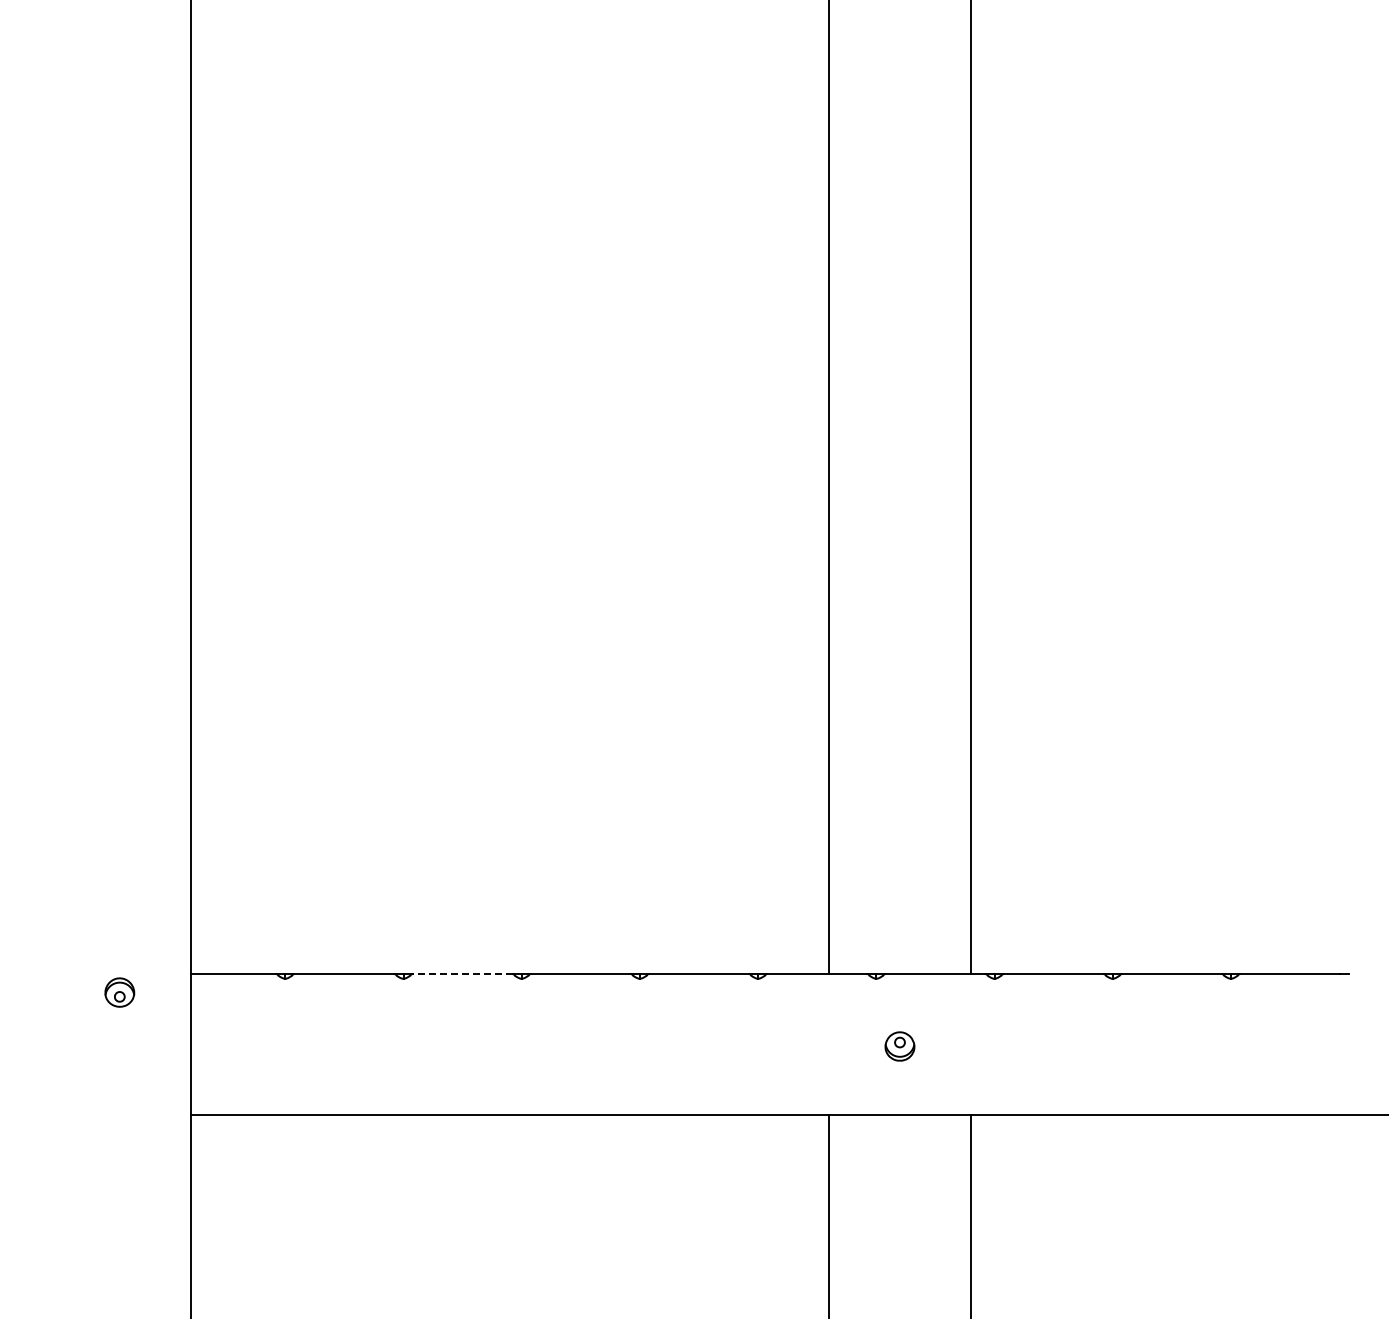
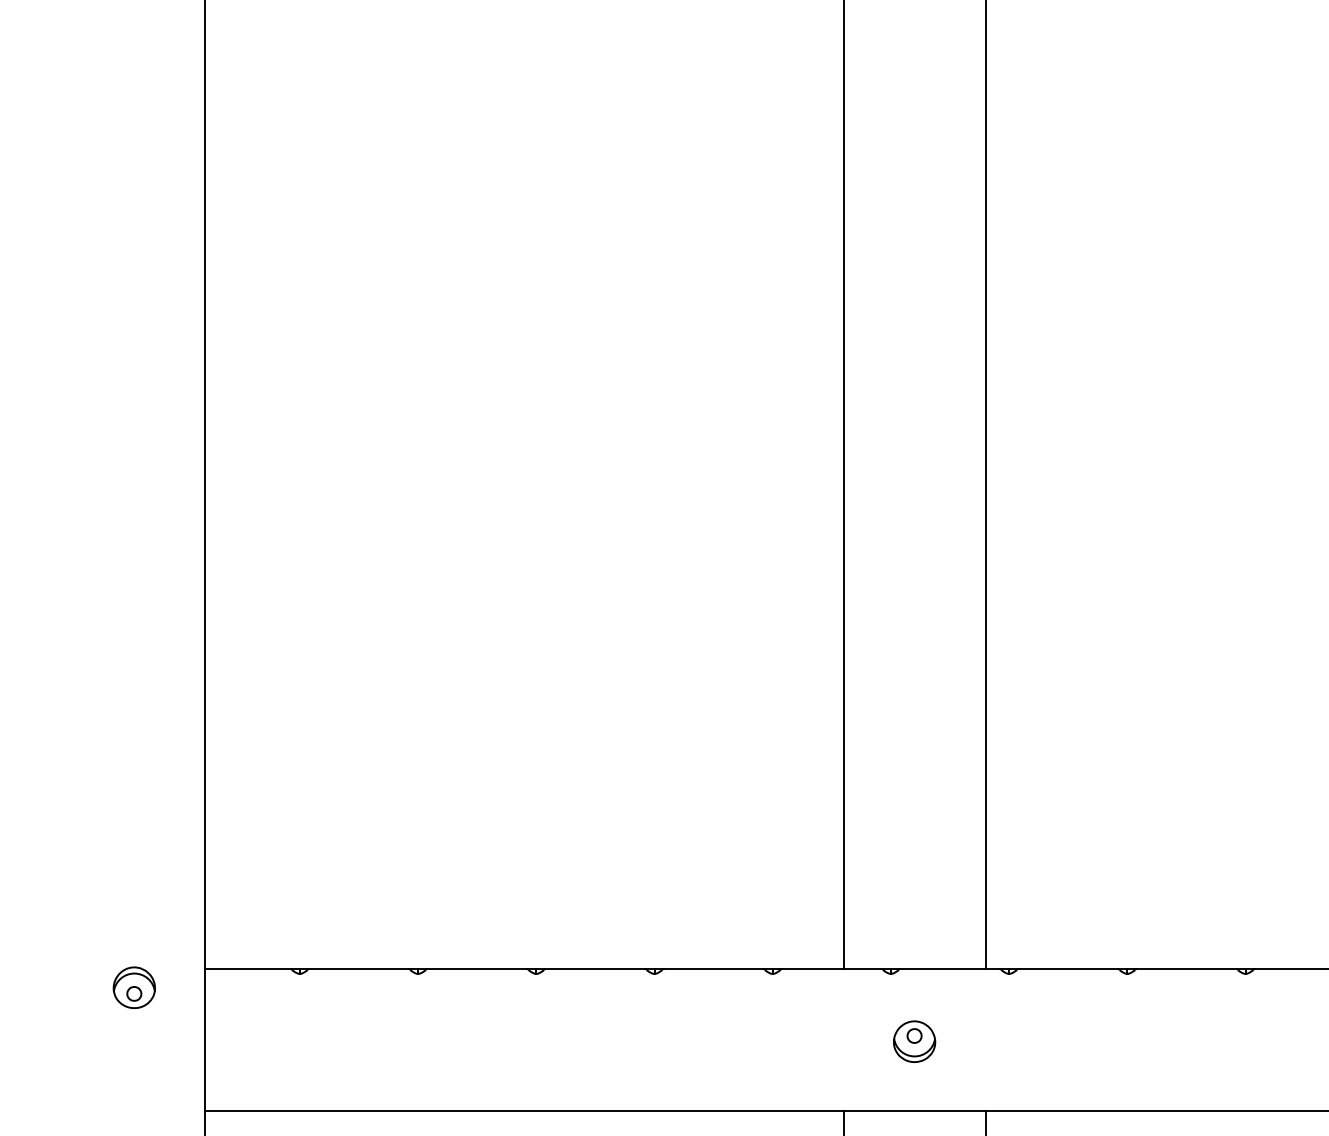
line: (462, 973) -> (477, 968), dashed -> solid
part: (119, 992) -> (134, 987), size x1.43
part: (899, 1046) -> (914, 1041), size x1.43

